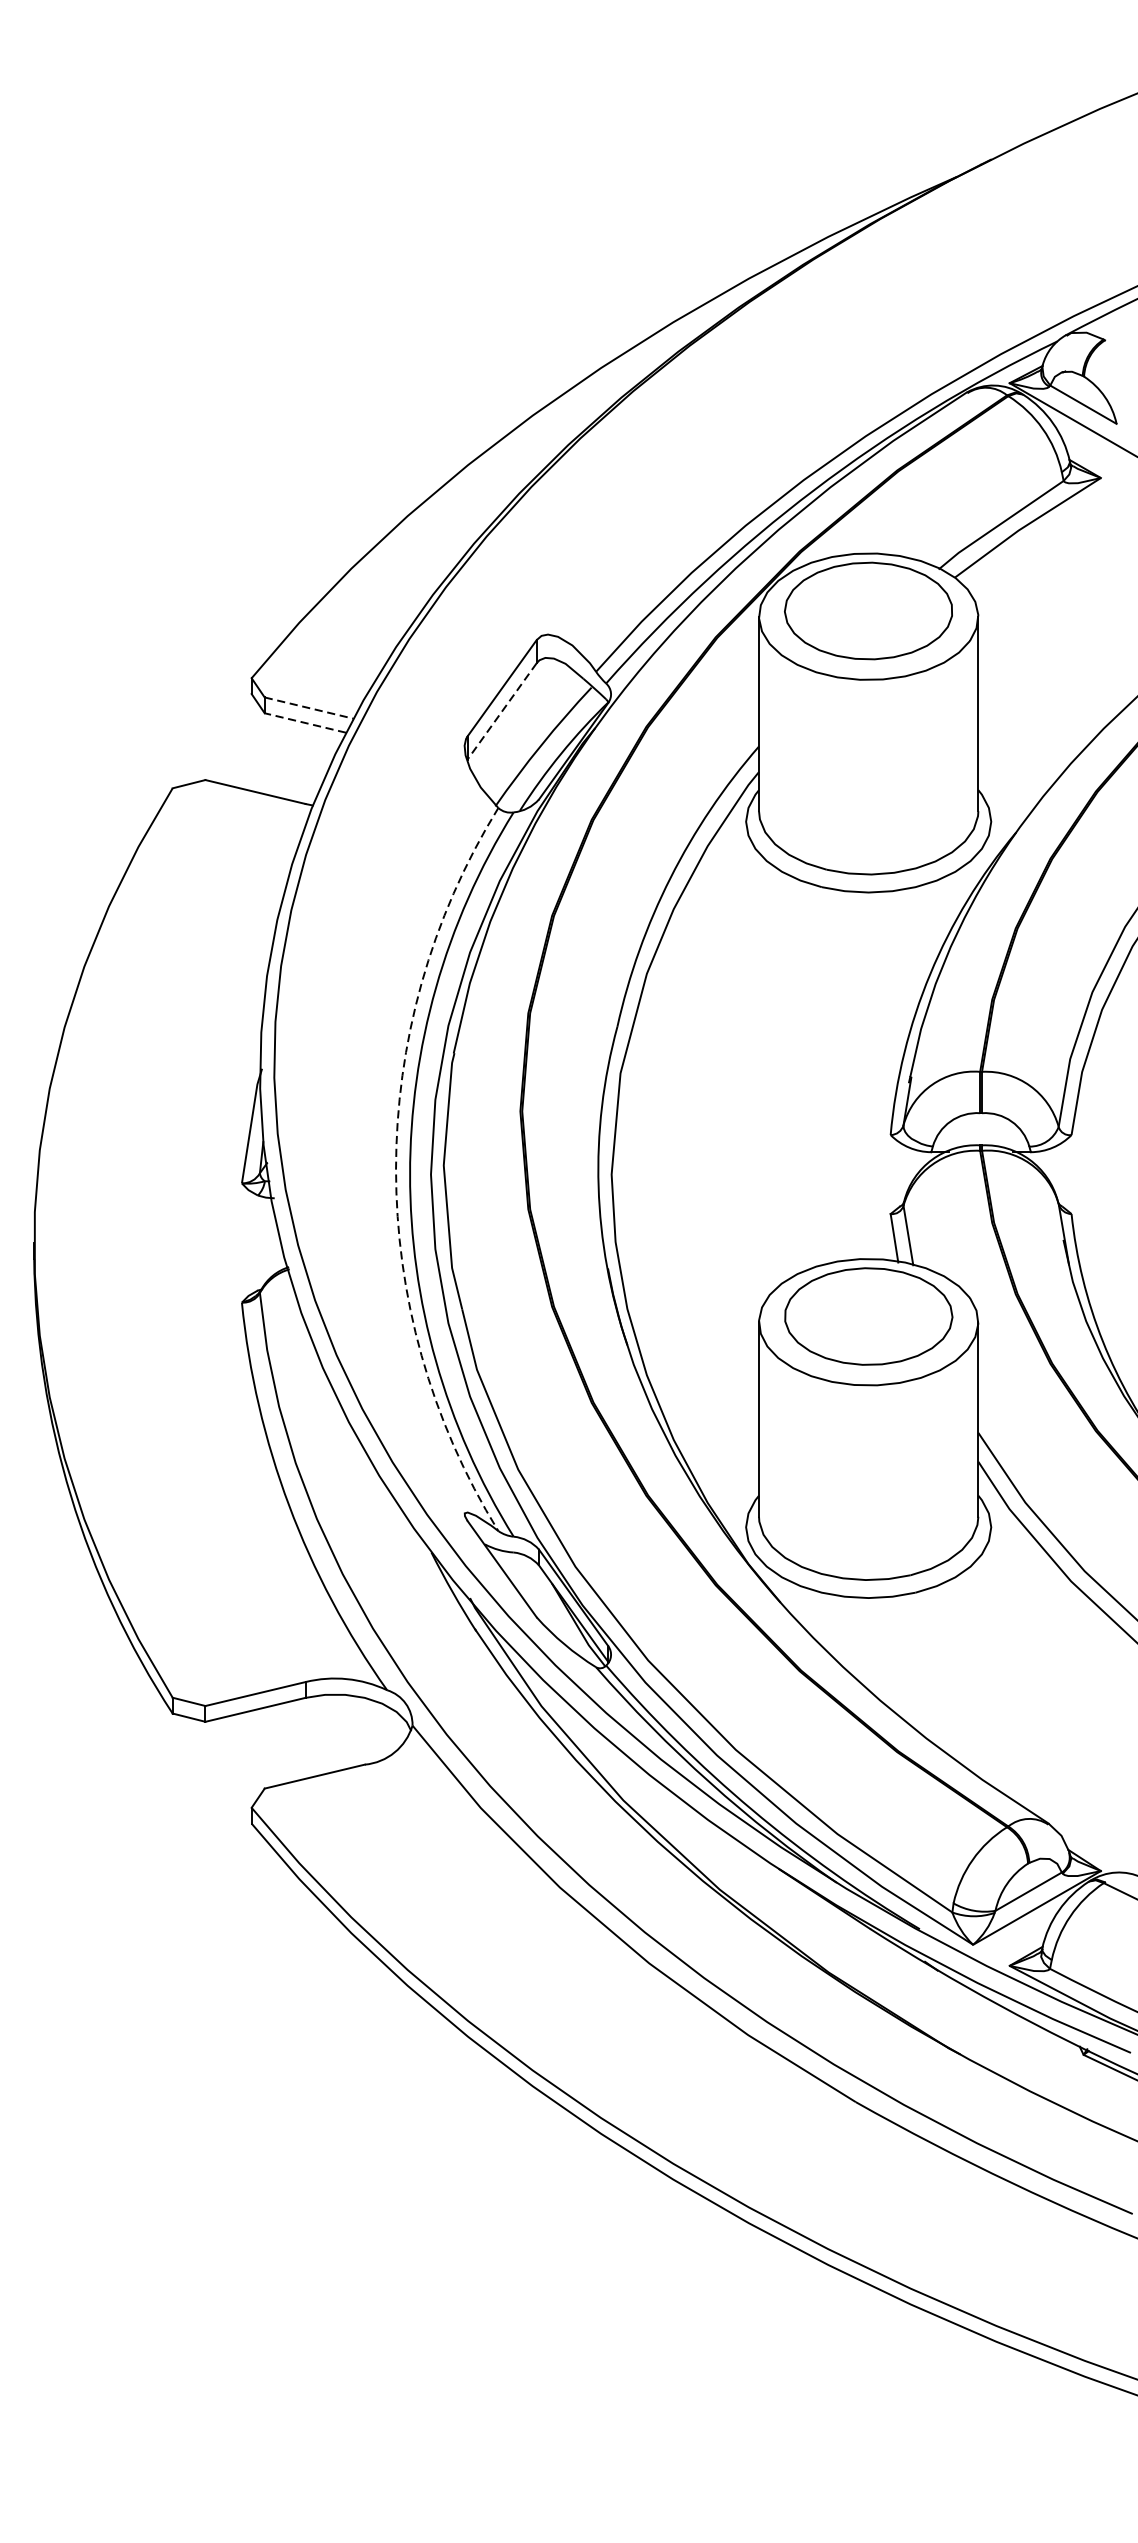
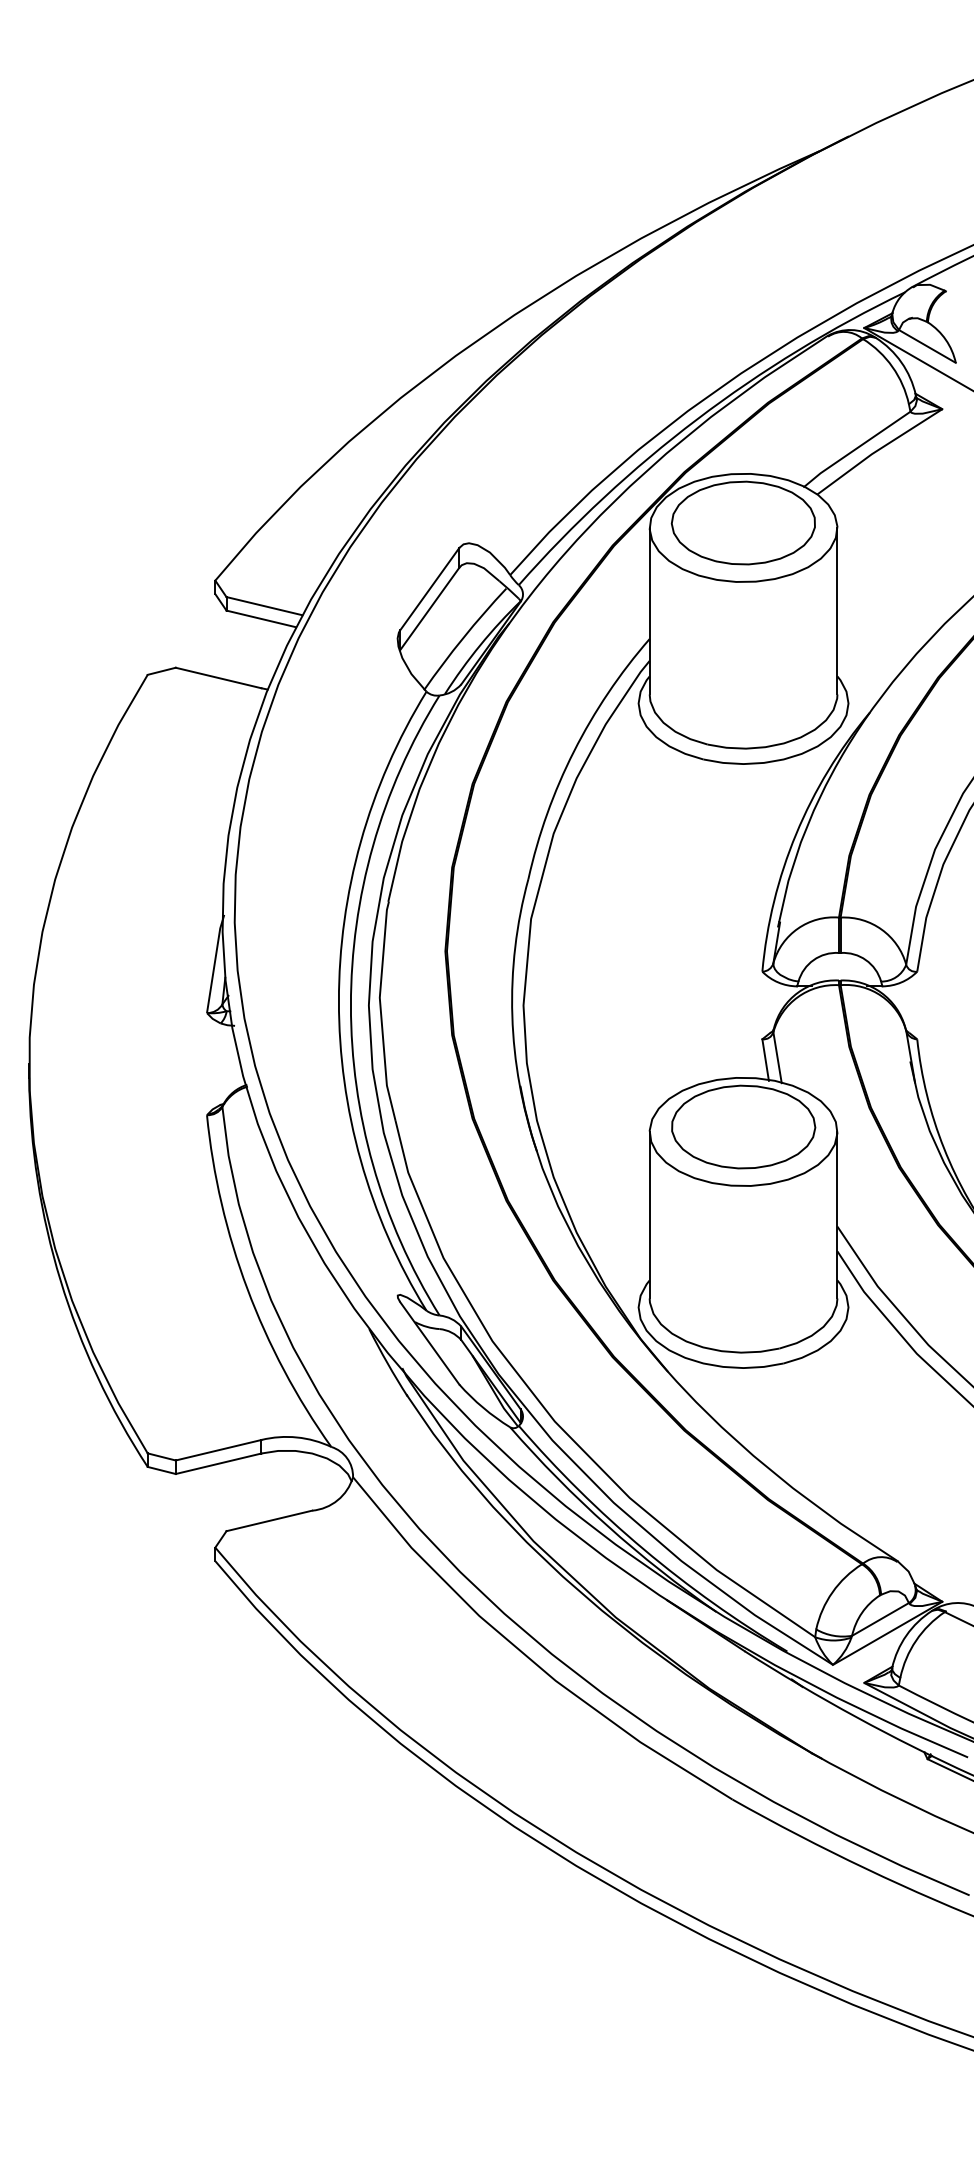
line: (309, 708) -> (264, 606), dashed -> solid
line: (501, 711) -> (429, 609), dashed -> solid
line: (305, 722) -> (261, 618), dashed -> solid
arc: (395, 1169) -> (338, 1001), dashed -> solid

